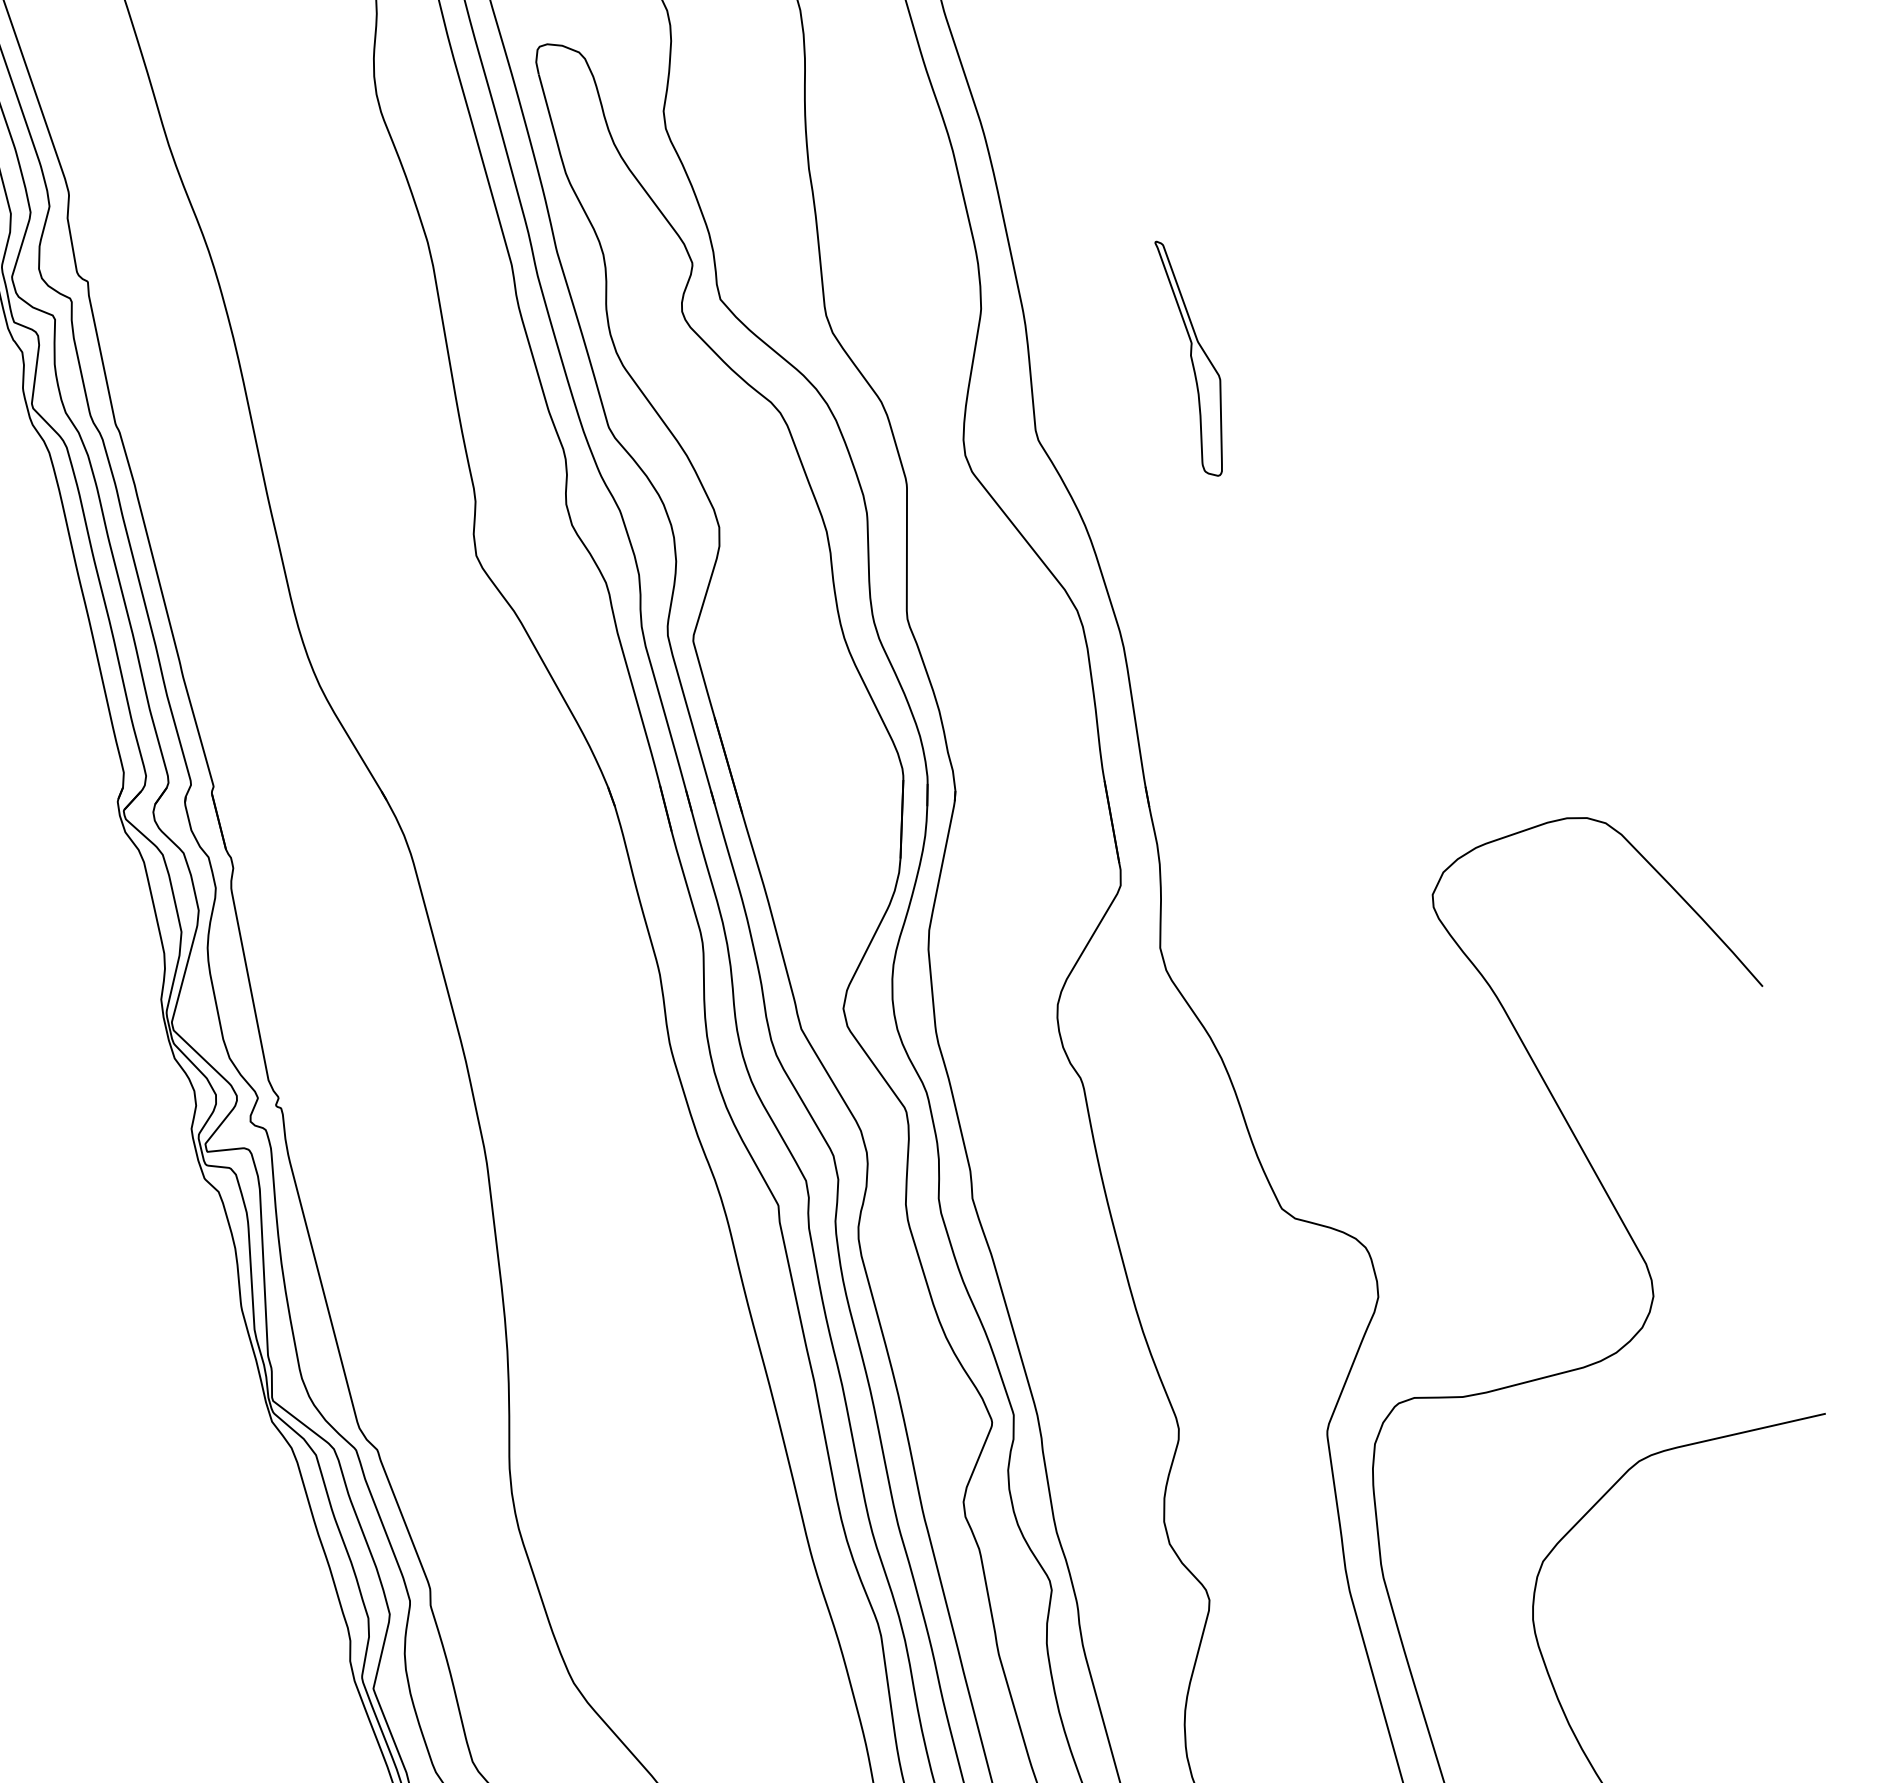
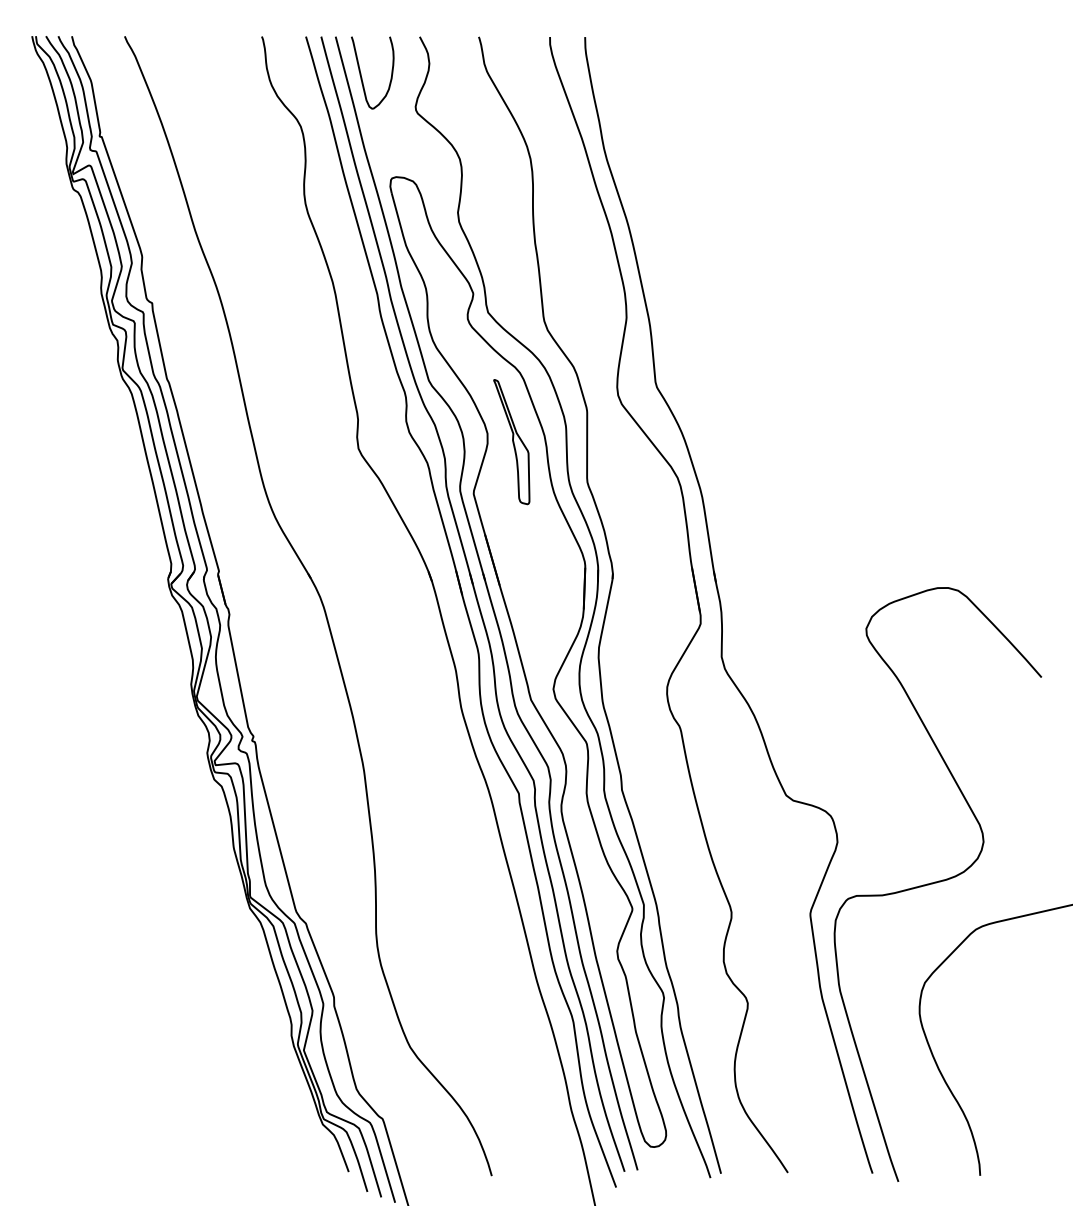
part: (1188, 359) -> (511, 442), moved

